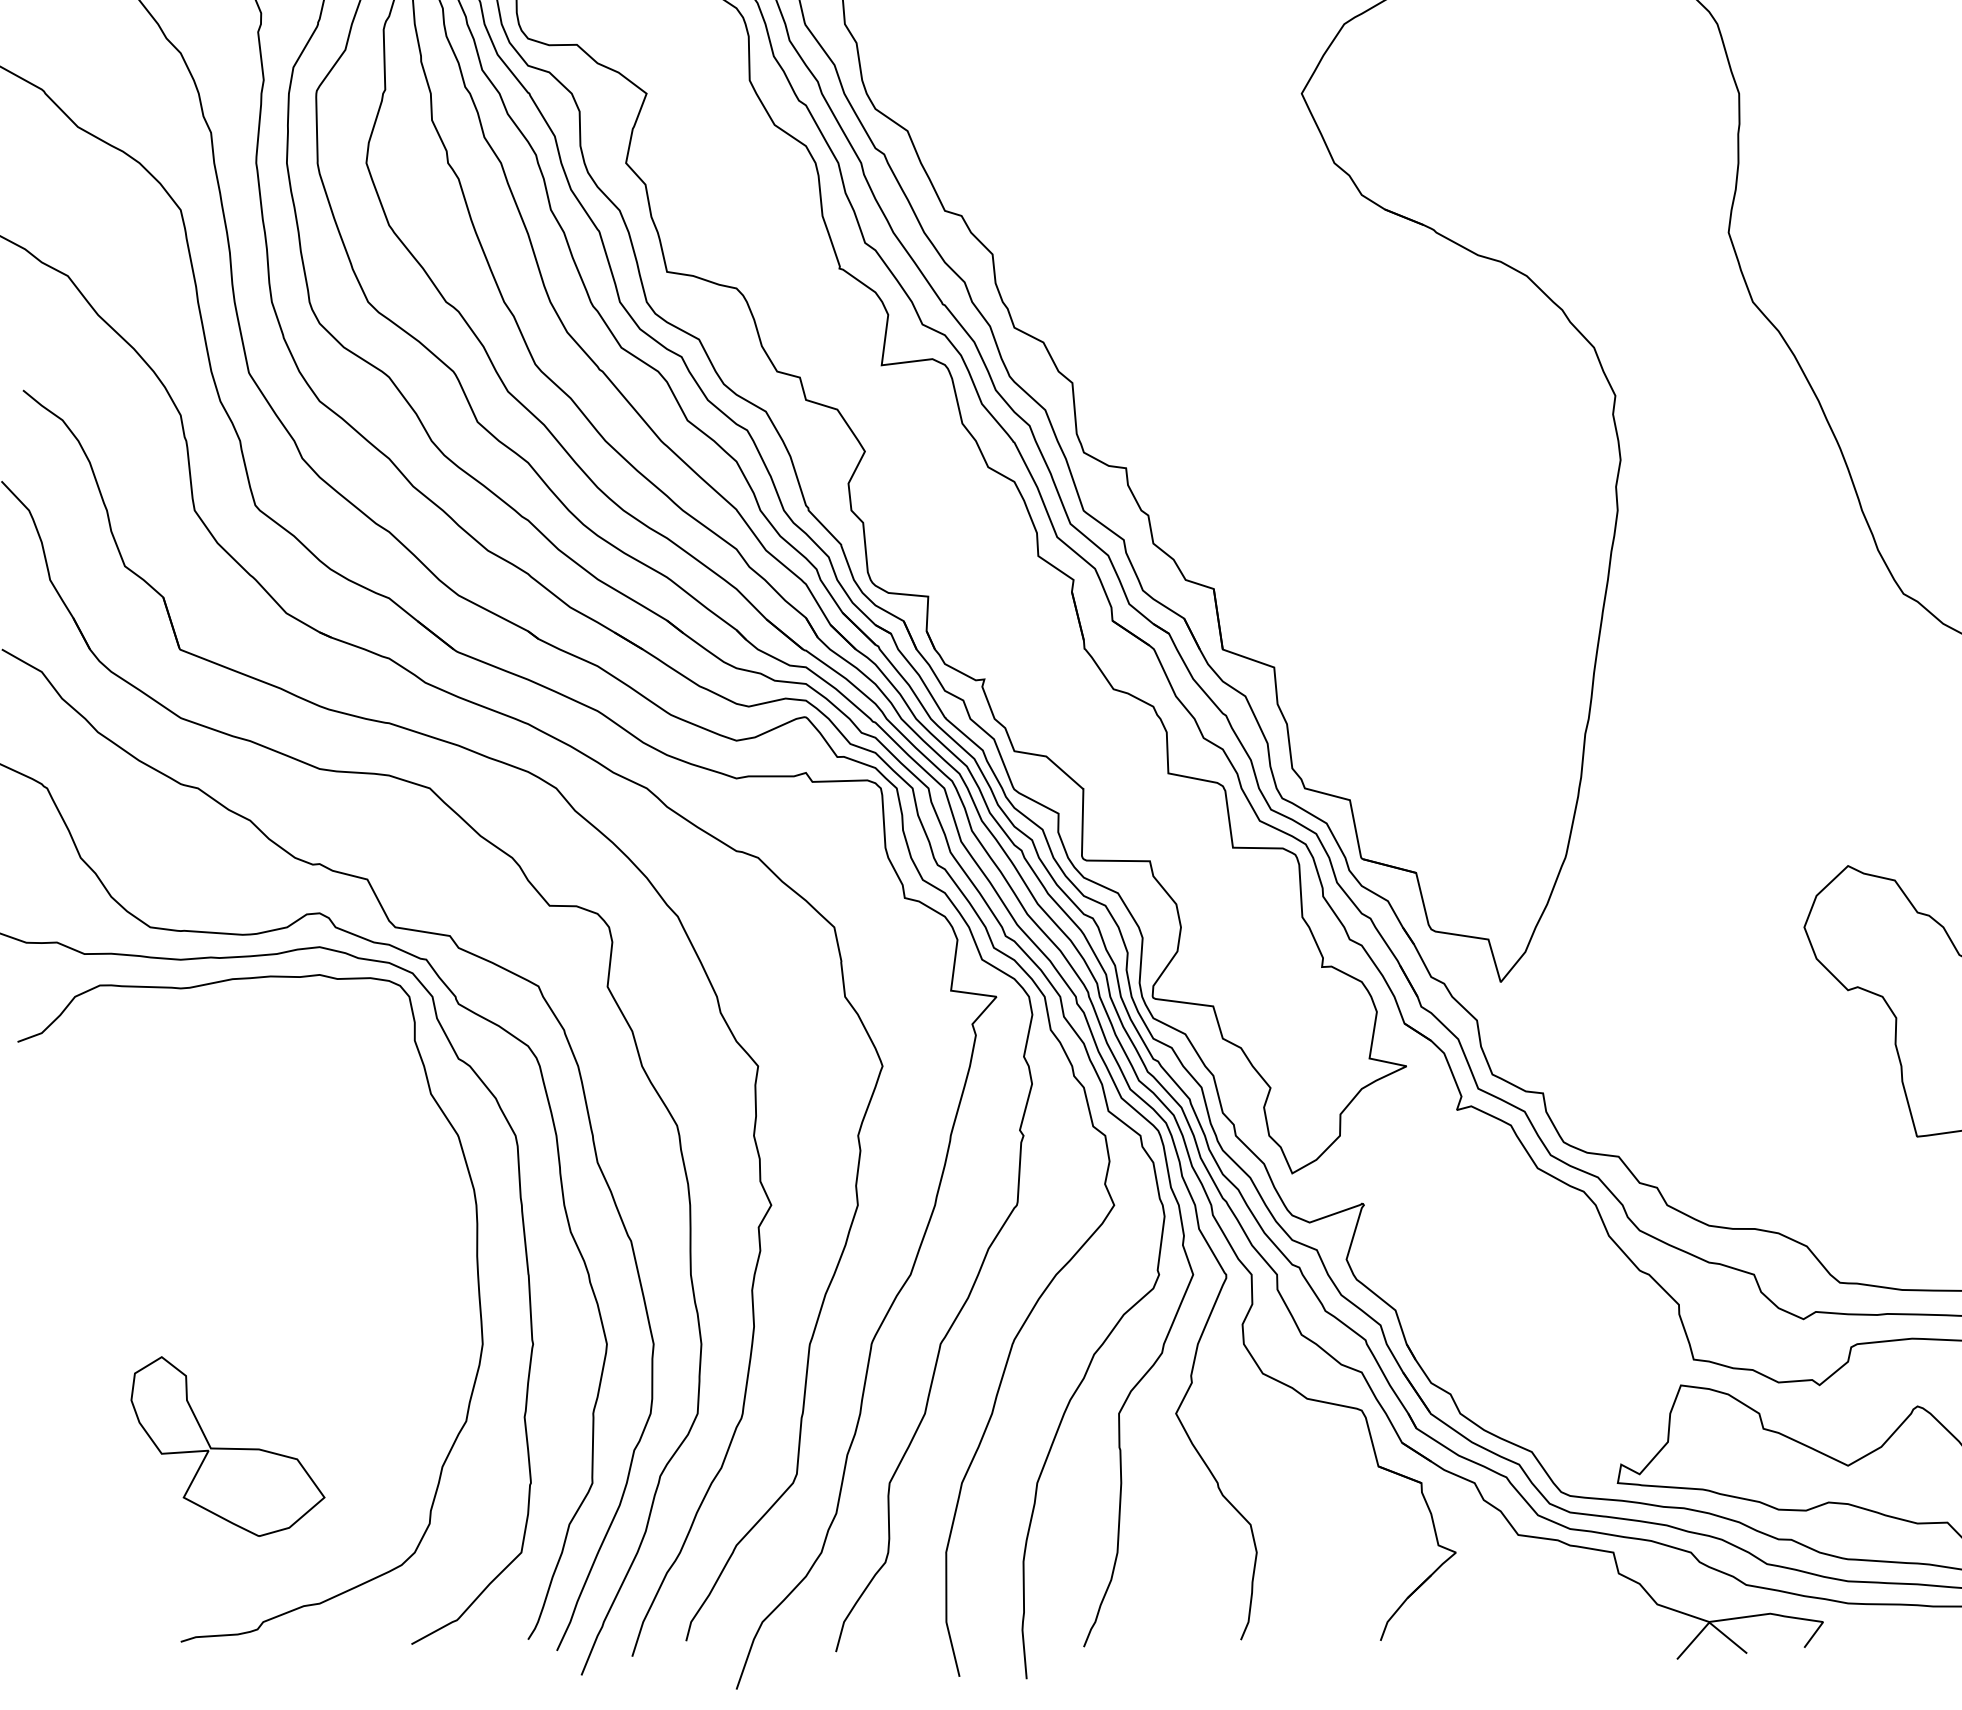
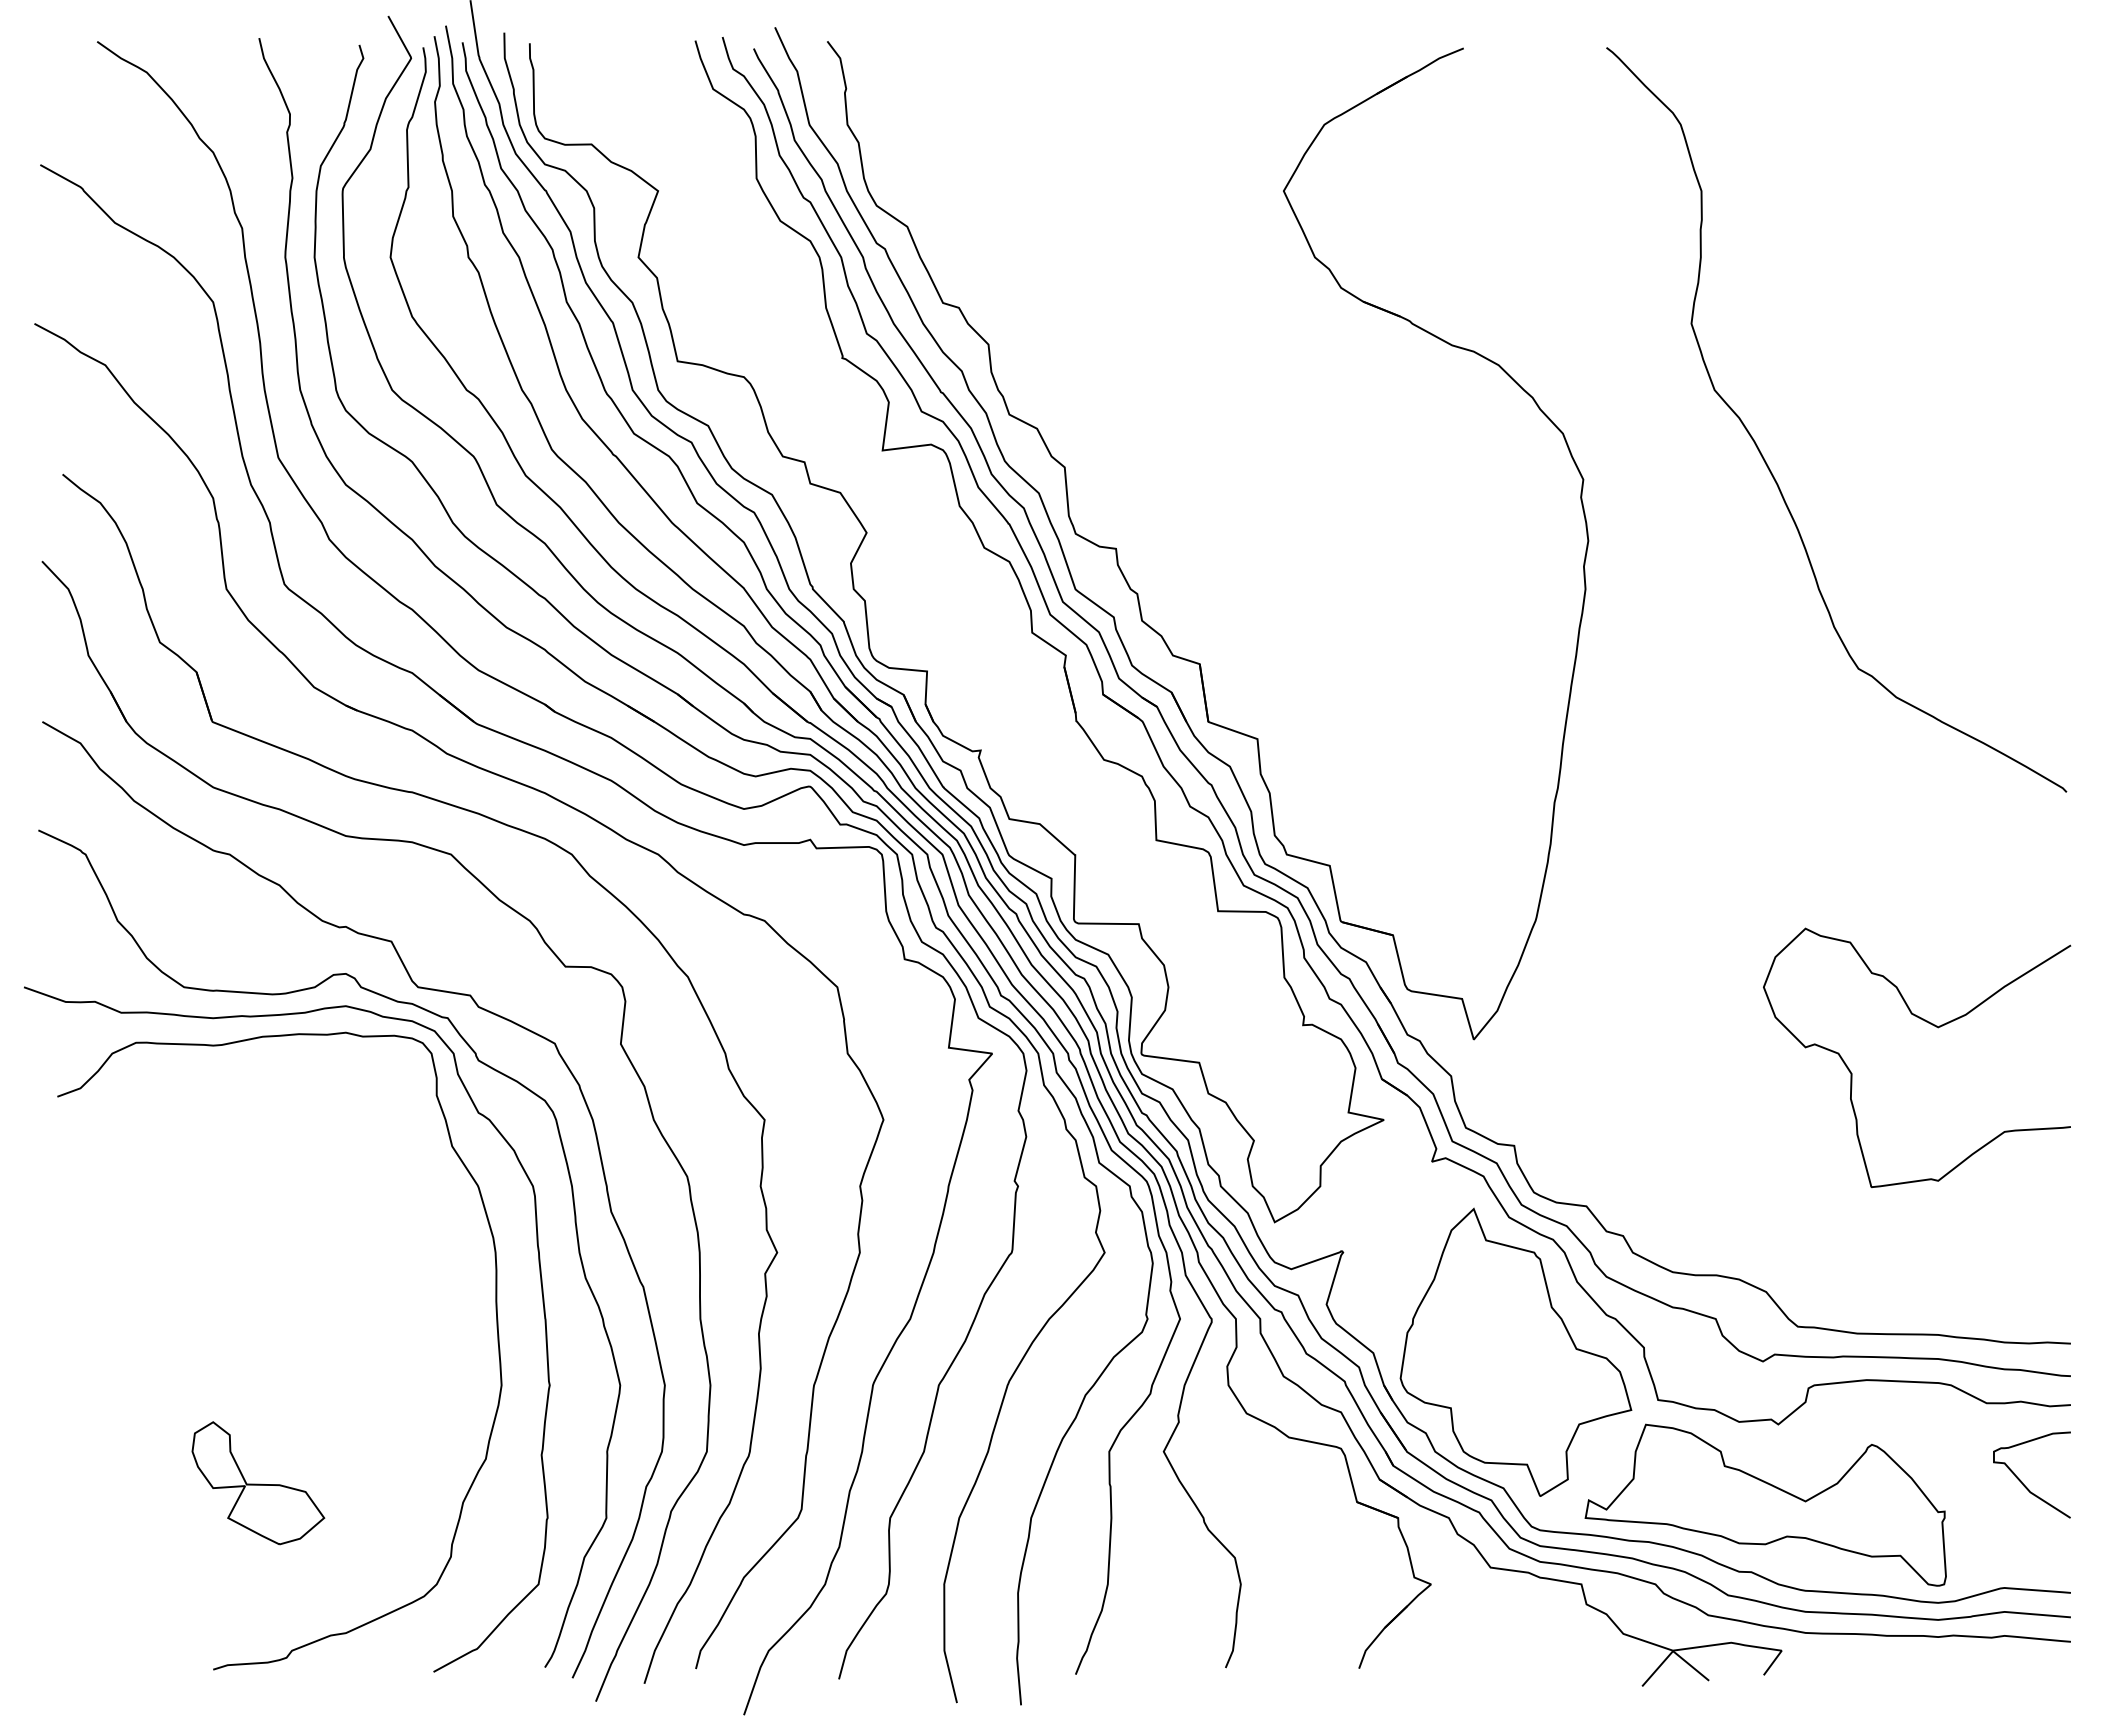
part: (1544, 1308) -> (1515, 1351), added
part: (228, 1446) -> (258, 1483), size x0.71

